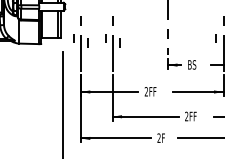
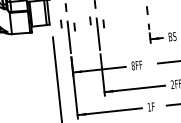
text: (146, 91) -> (133, 65), 2FF -> 8FF
text: (158, 137) -> (148, 106), 2F -> 1F

